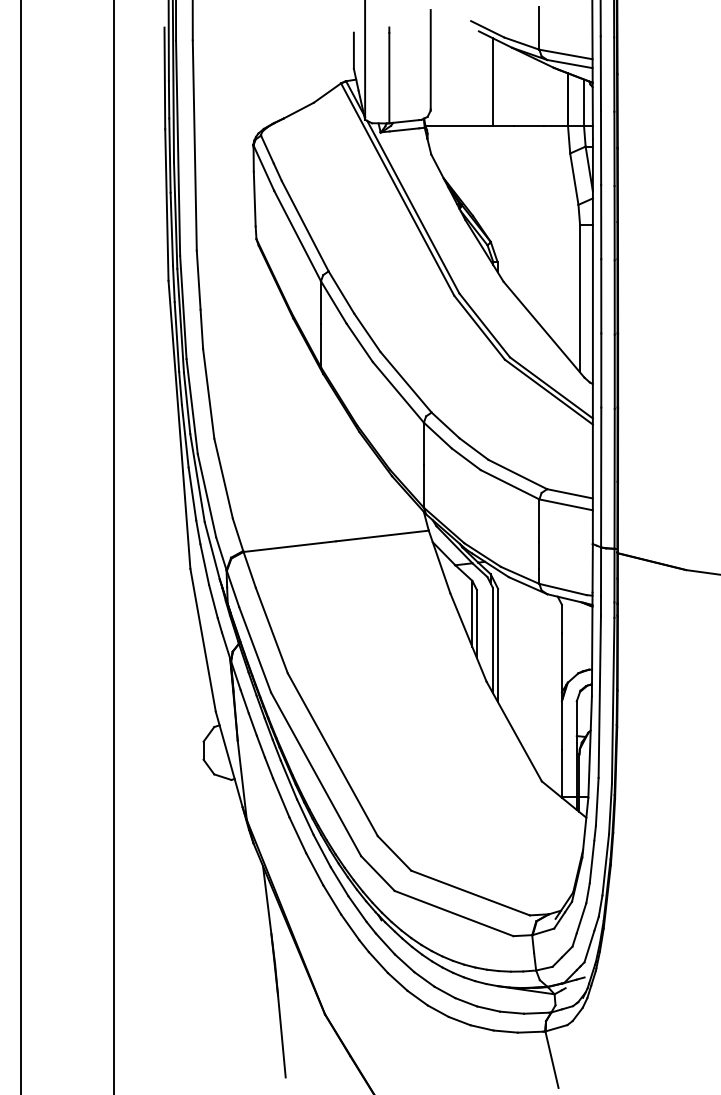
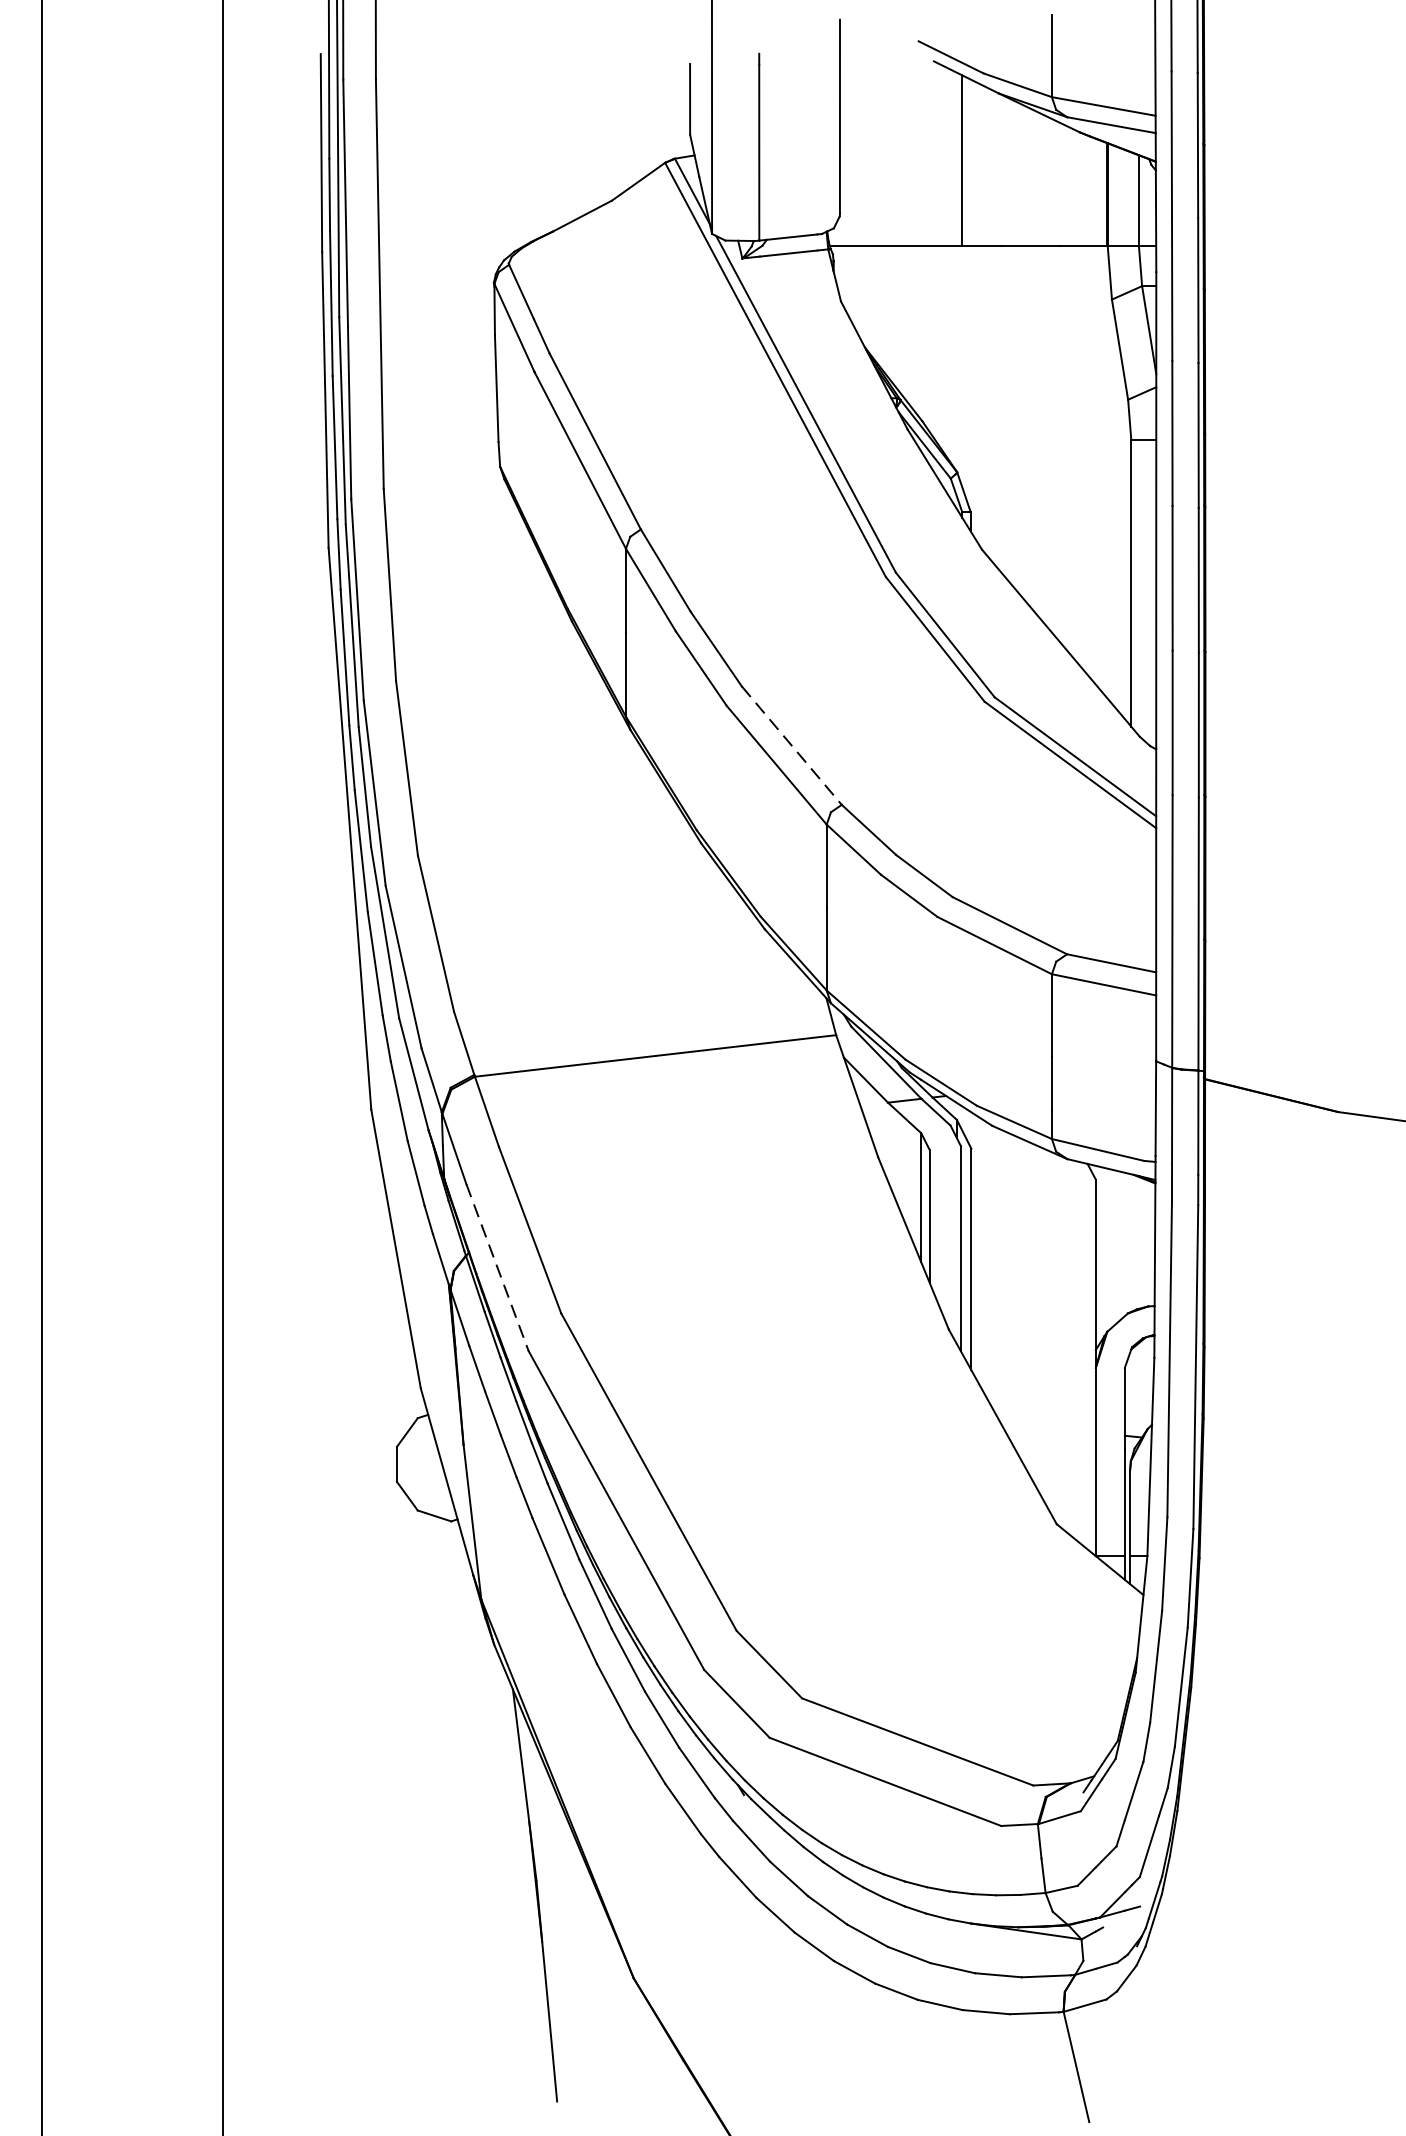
line: (406, 382) -> (792, 746), solid -> dashed
line: (255, 649) -> (498, 1266), solid -> dashed

